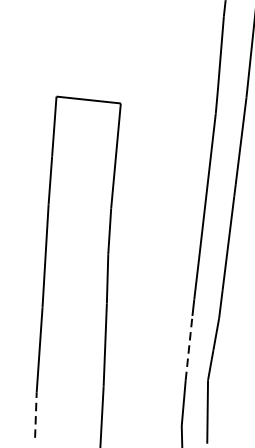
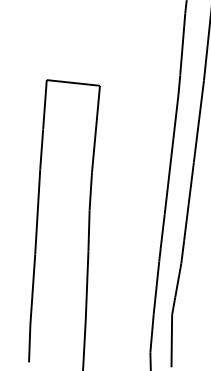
line: (189, 348) -> (156, 288), dashed -> solid
line: (35, 414) -> (29, 343), dashed -> solid

